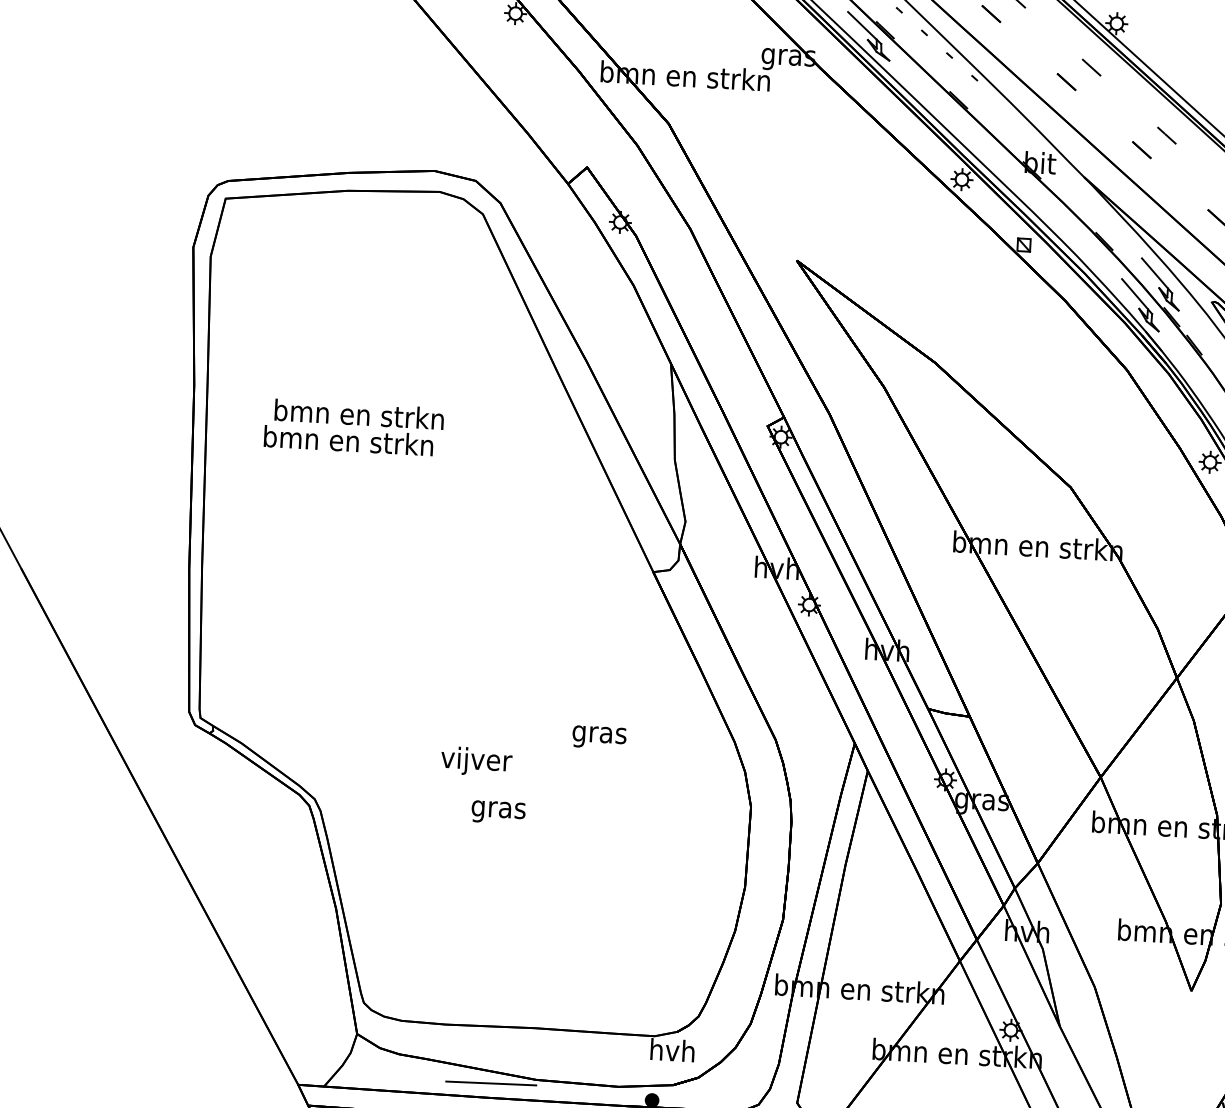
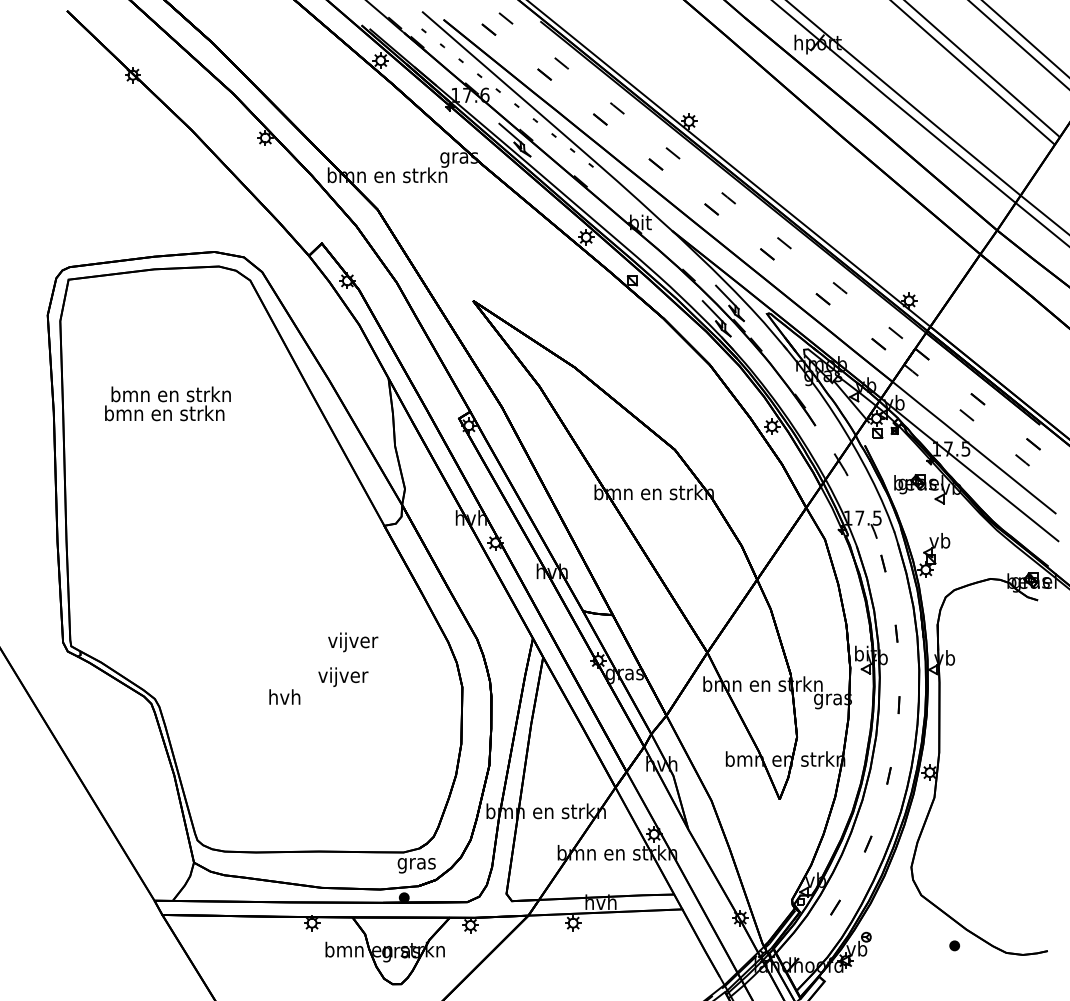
text: (353, 427) -> (167, 403), moved
text: (600, 734) -> (353, 642), gras -> vijver
text: (476, 760) -> (343, 676), moved
text: (498, 808) -> (284, 698), gras -> hvh
text: (672, 1052) -> (416, 863), hvh -> gras
line: (491, 1082) -> (290, 891), removed

